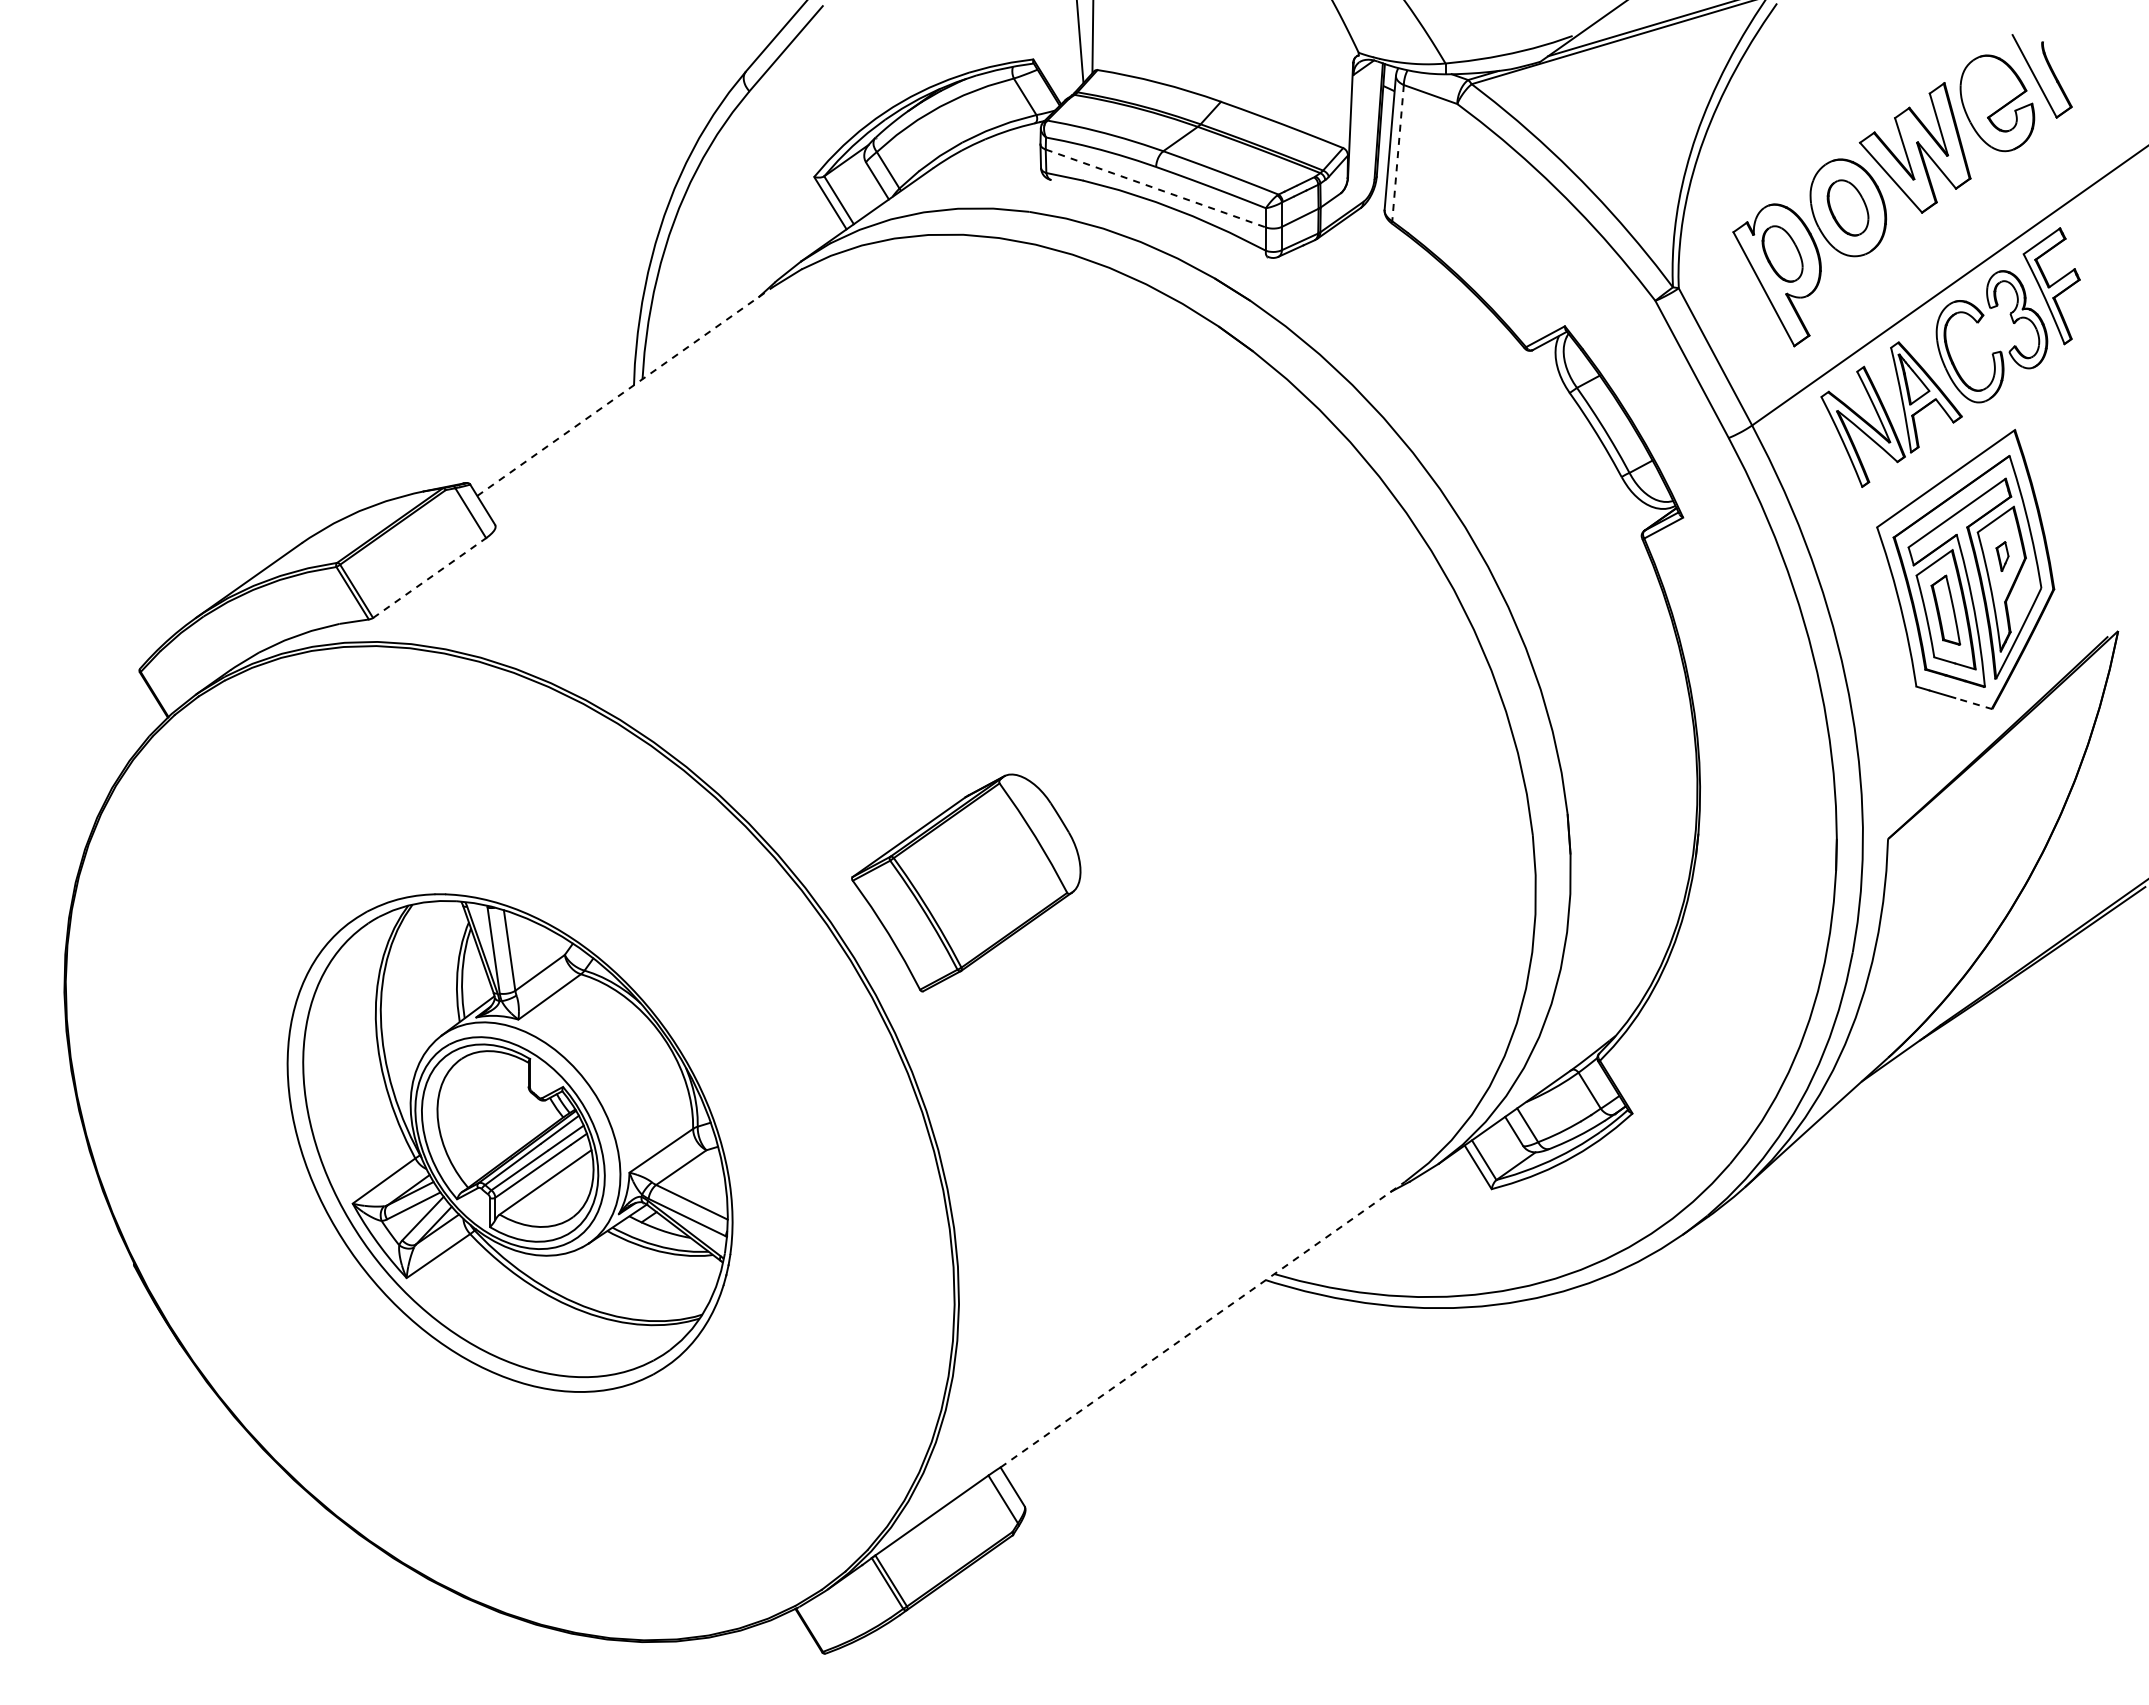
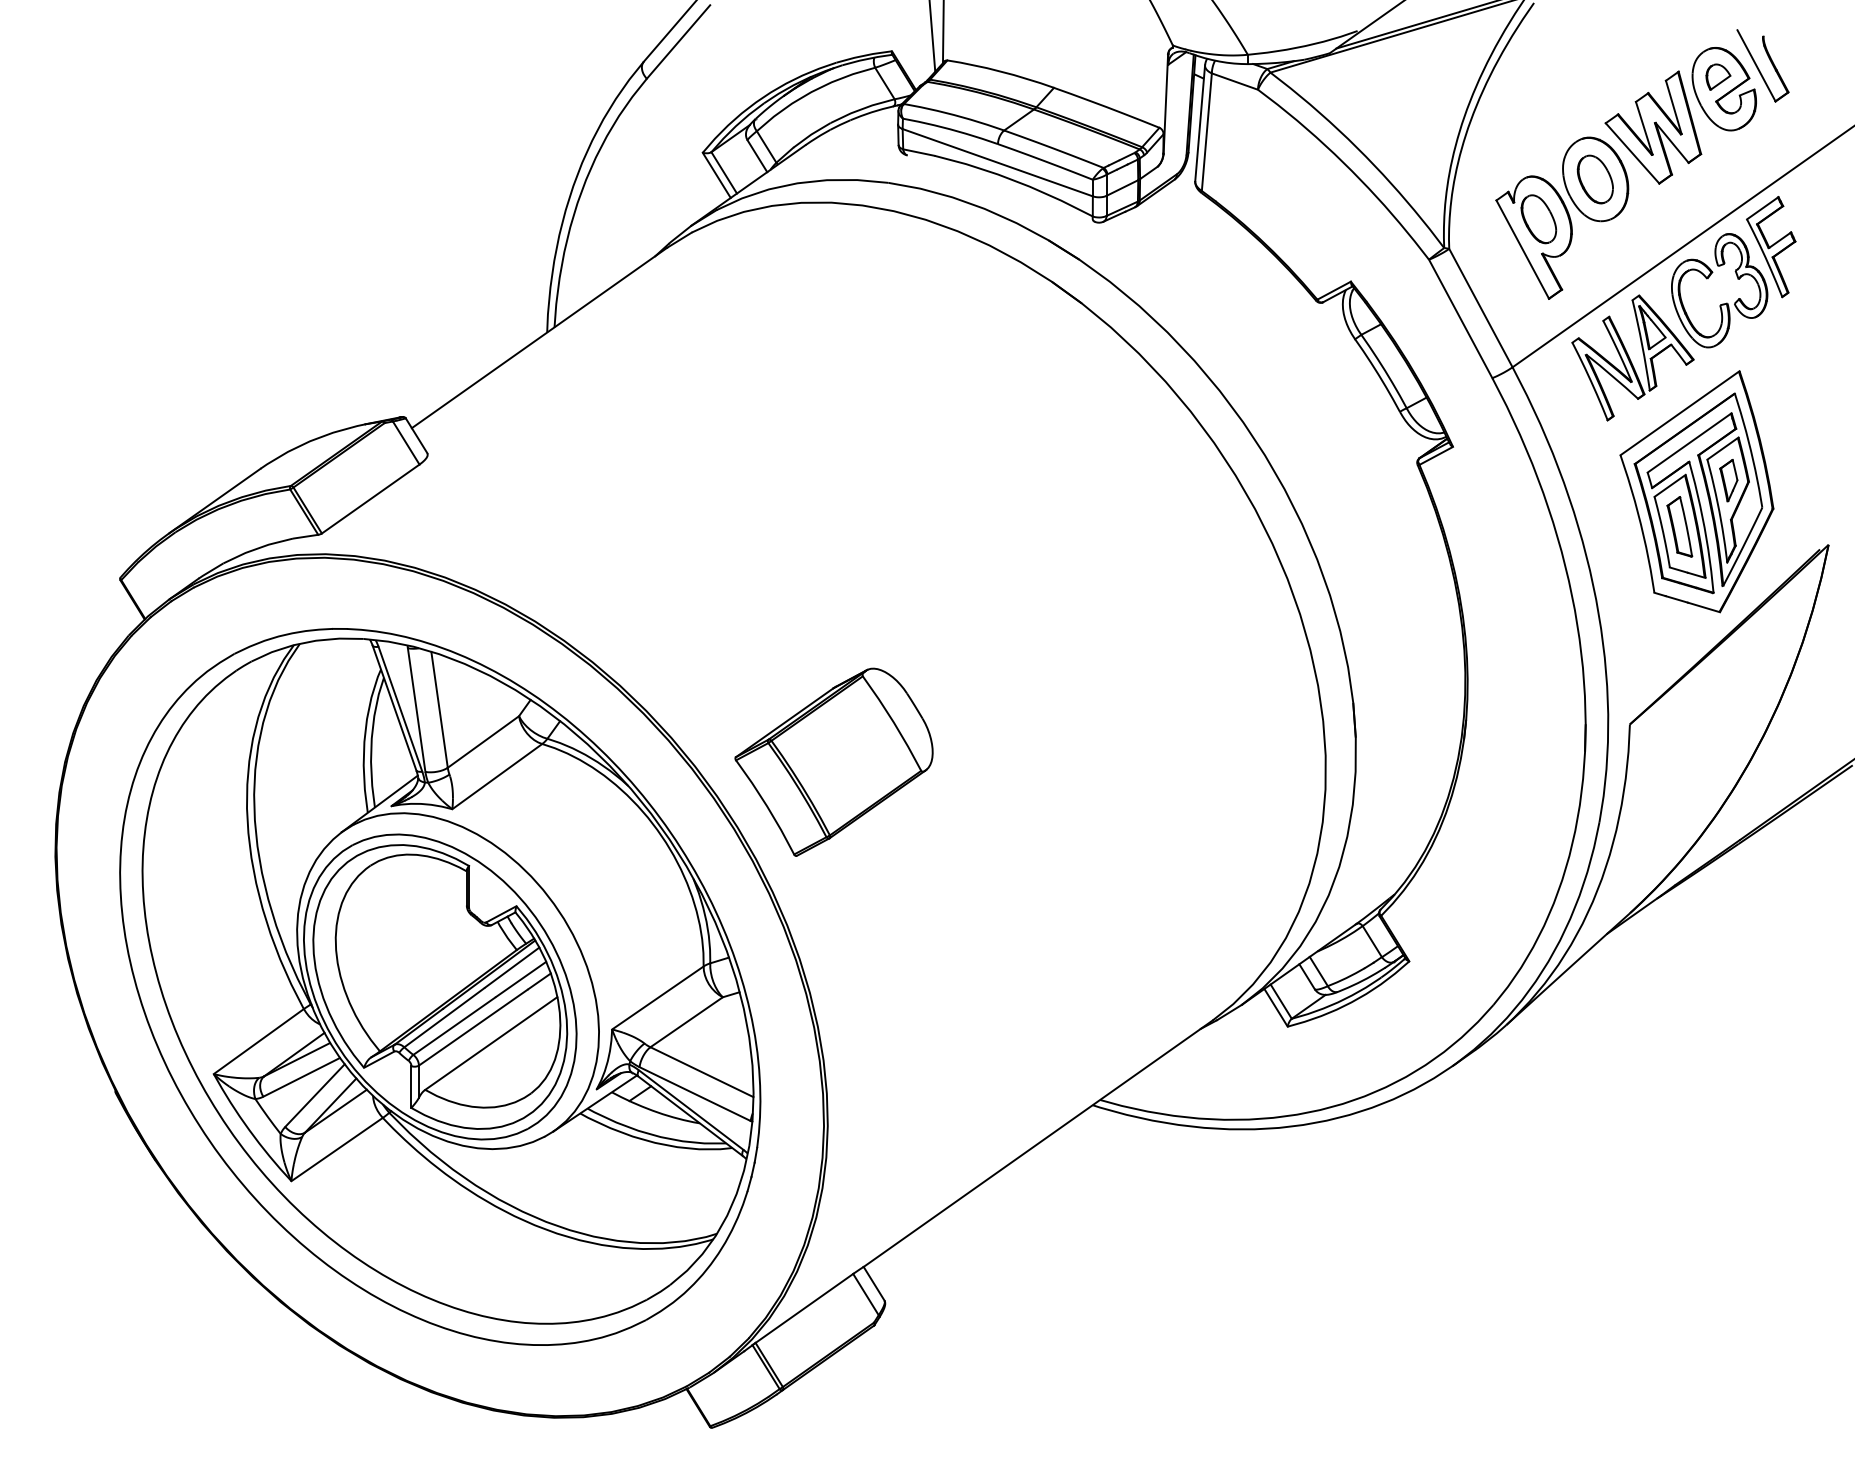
part: (1990, 88) -> (1718, 76), added
line: (1398, 153) -> (1207, 132), dashed -> solid
line: (1155, 188) -> (997, 162), dashed -> solid
line: (625, 391) -> (539, 337), dashed -> solid
part: (2002, 556) -> (1728, 480), size x1.67
line: (430, 577) -> (371, 498), dashed -> solid
line: (1973, 703) -> (1703, 607), dashed -> solid
part: (509, 1142) -> (439, 986), size x1.67
line: (1203, 1324) -> (1038, 1143), dashed -> solid

